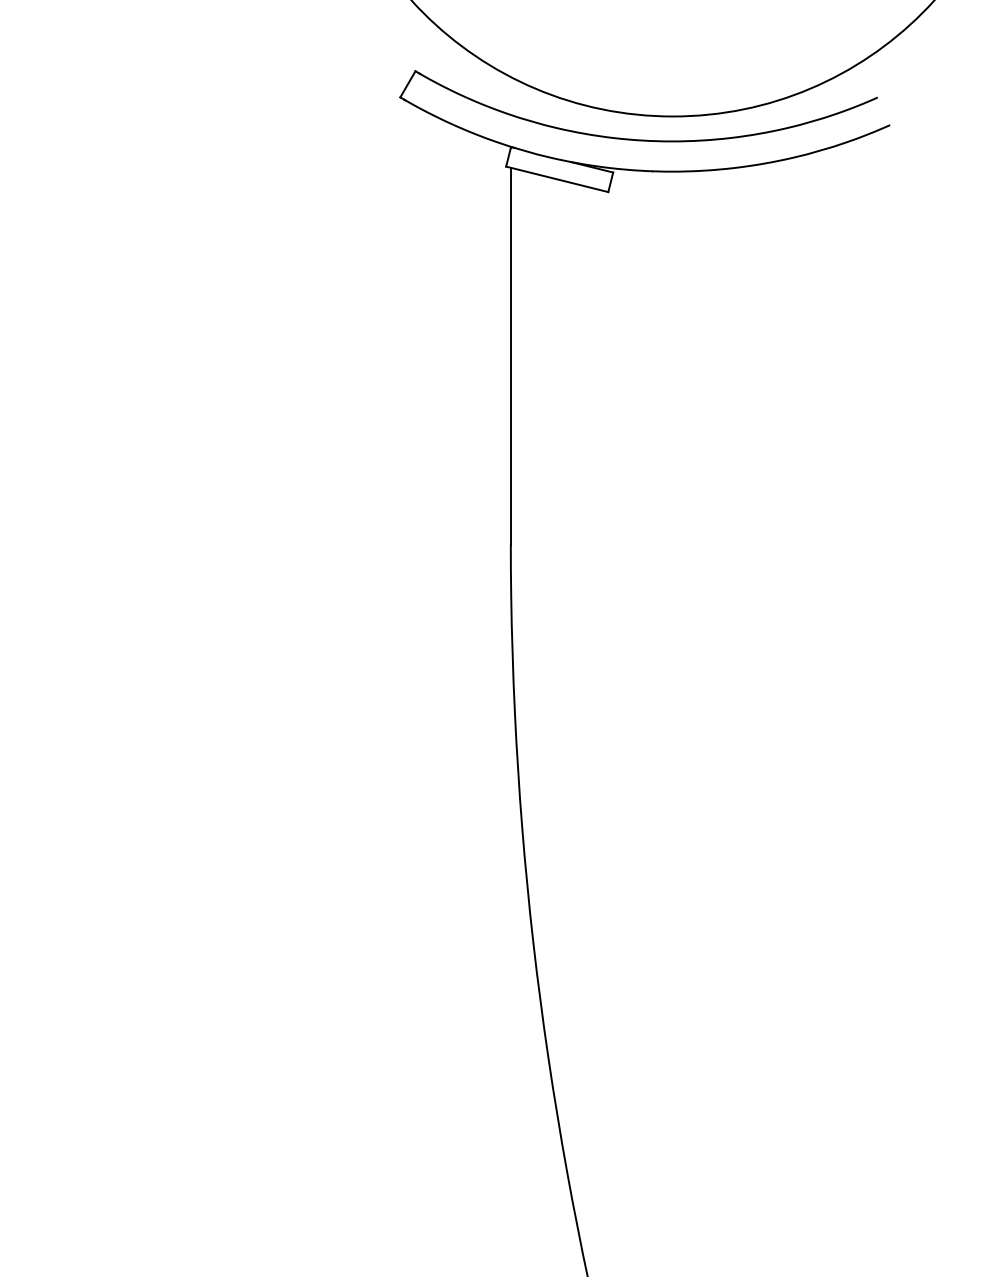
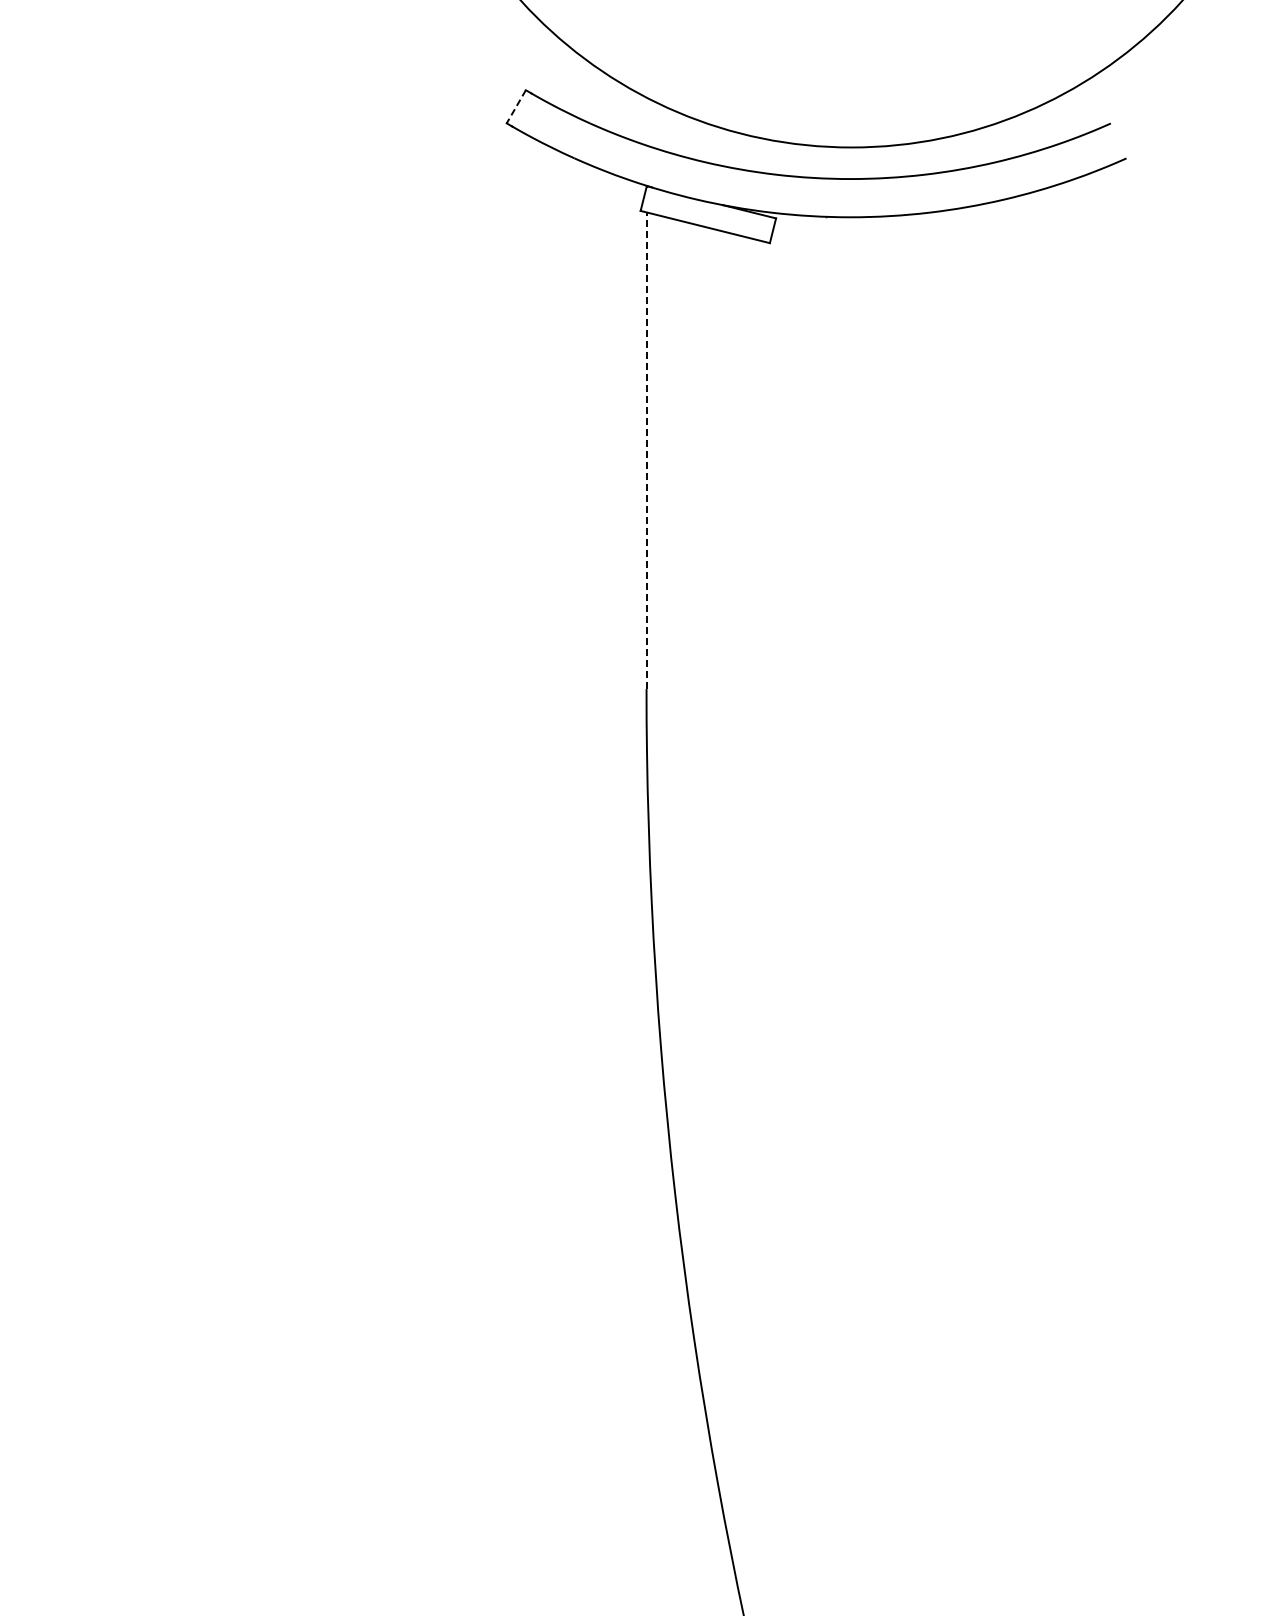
line: (408, 84) -> (516, 107), solid -> dashed
line: (510, 355) -> (646, 450), solid -> dashed

